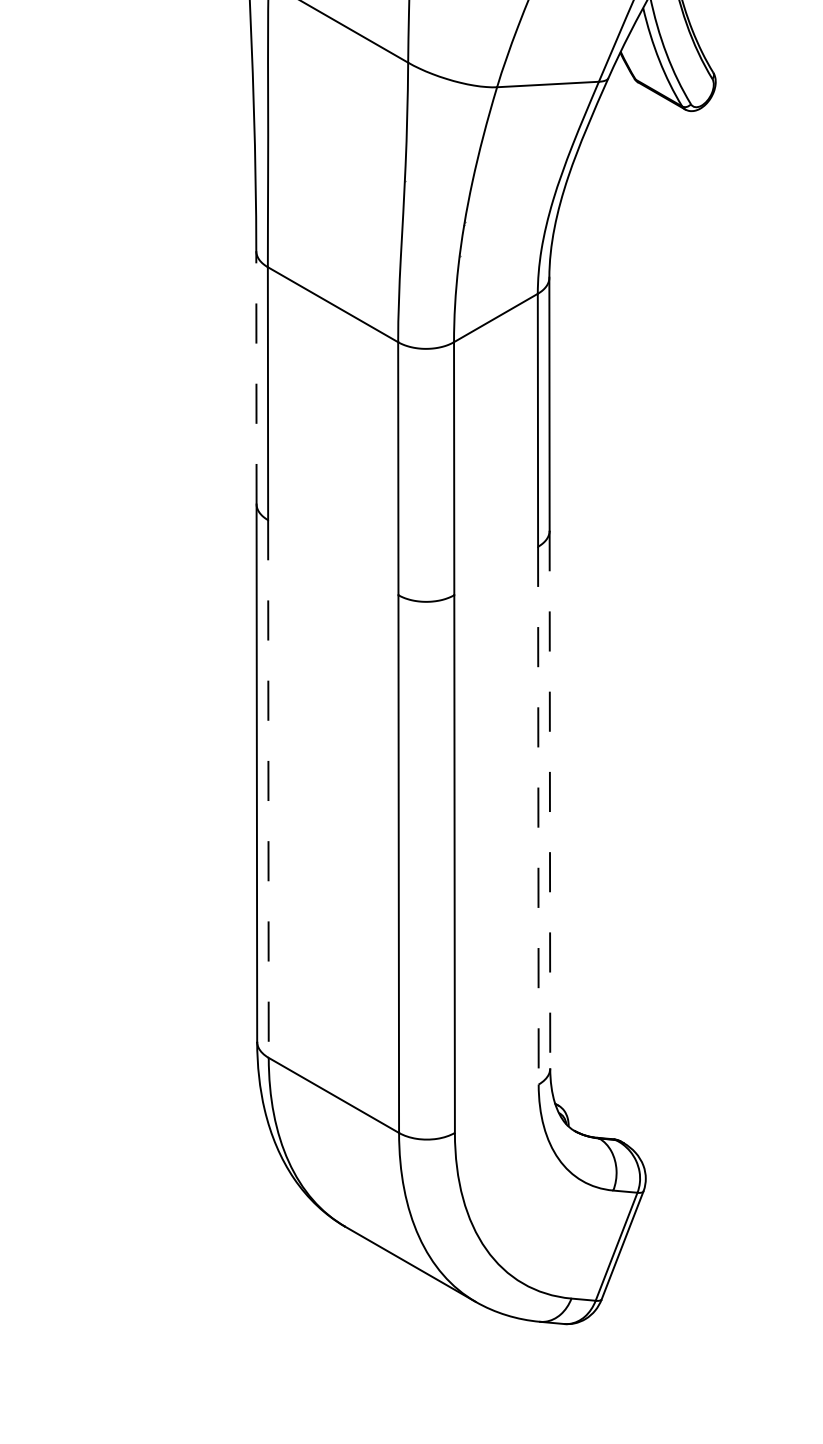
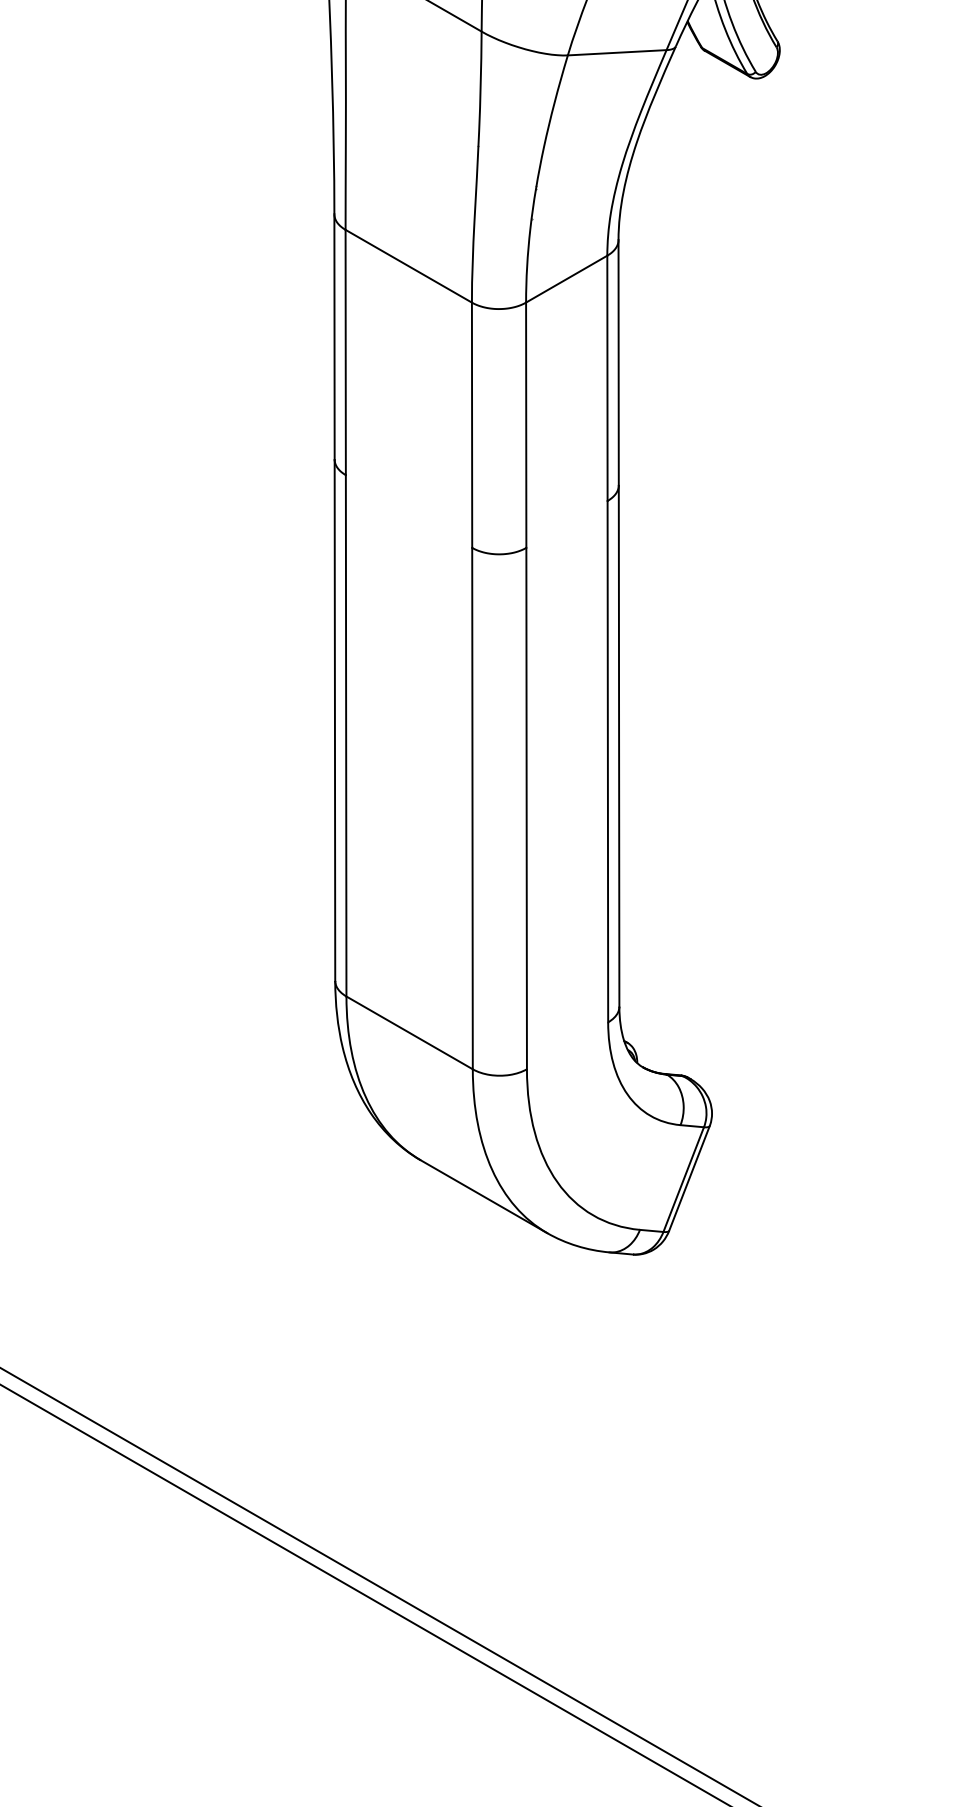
line: (256, 377) -> (334, 336), dashed -> solid
line: (268, 788) -> (346, 735), dashed -> solid
line: (550, 800) -> (619, 746), dashed -> solid
line: (537, 815) -> (607, 761), dashed -> solid

